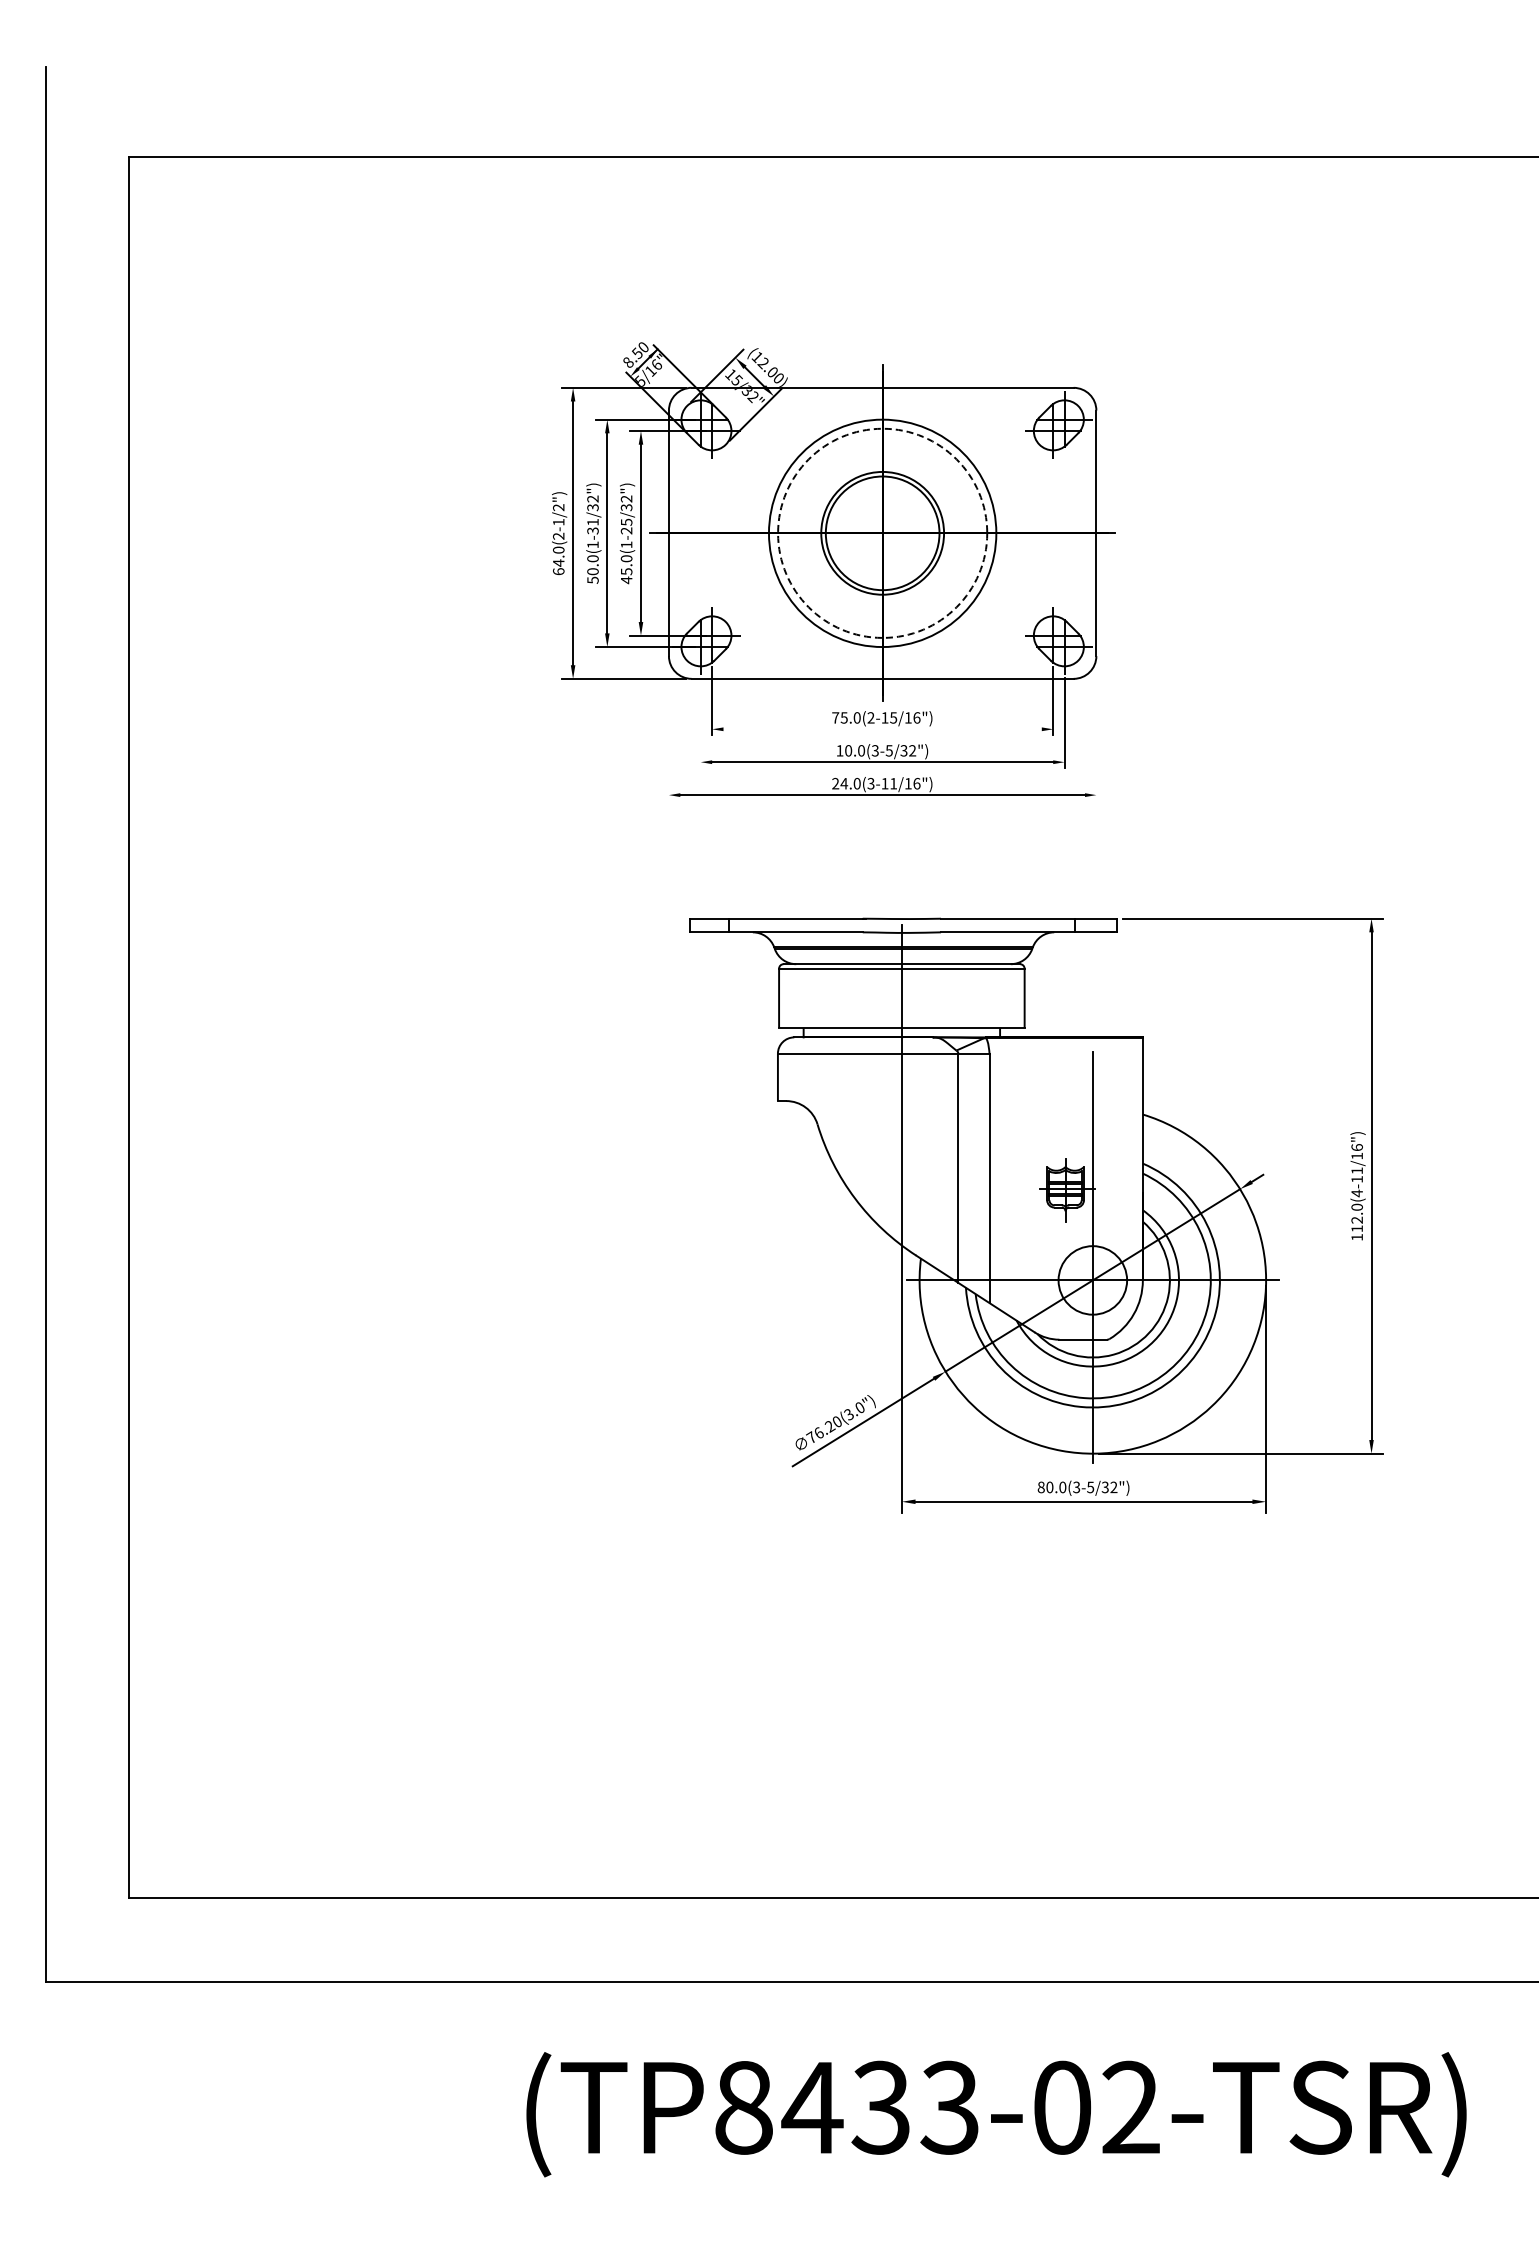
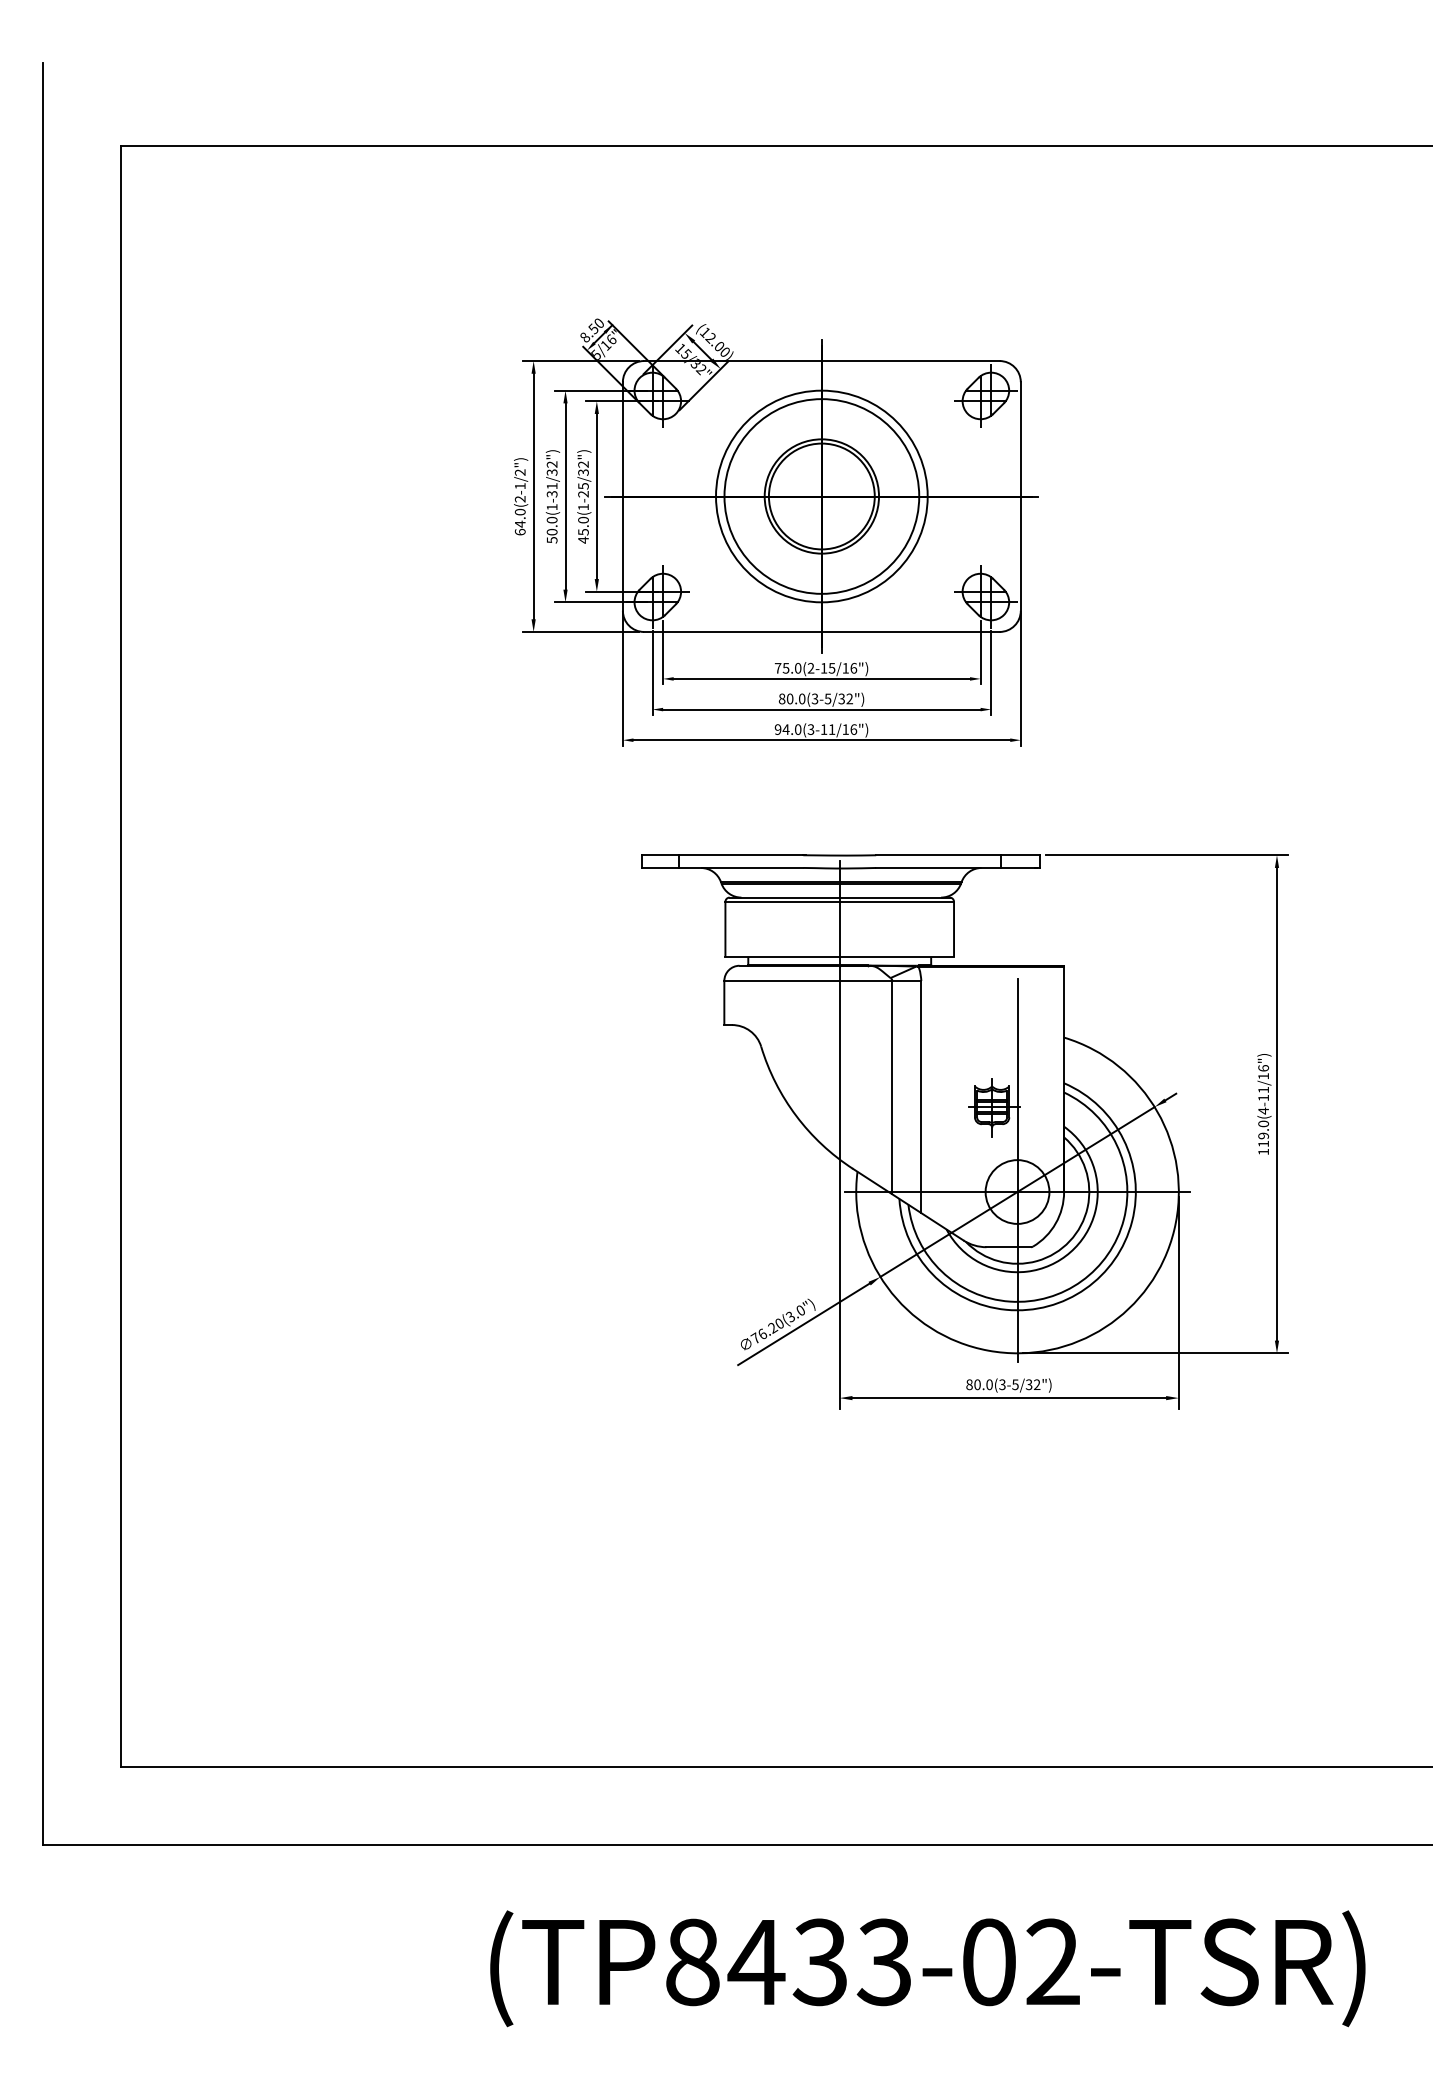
circle: (882, 532) -> (821, 495), dashed -> solid
line: (700, 722) -> (652, 672), added
line: (668, 729) -> (622, 679), added
line: (882, 729) -> (821, 679), added
line: (1096, 729) -> (1020, 679), added
text: (839, 750) -> (781, 698), 10.0(3-5/32") -> 80.0(3-5/32")
text: (835, 783) -> (777, 729), 24.0(3-11/16") -> 94.0(3-11/16")
text: (1357, 1219) -> (1263, 1135), 112.0(4-11/16") -> 119.0(4-11/16")

